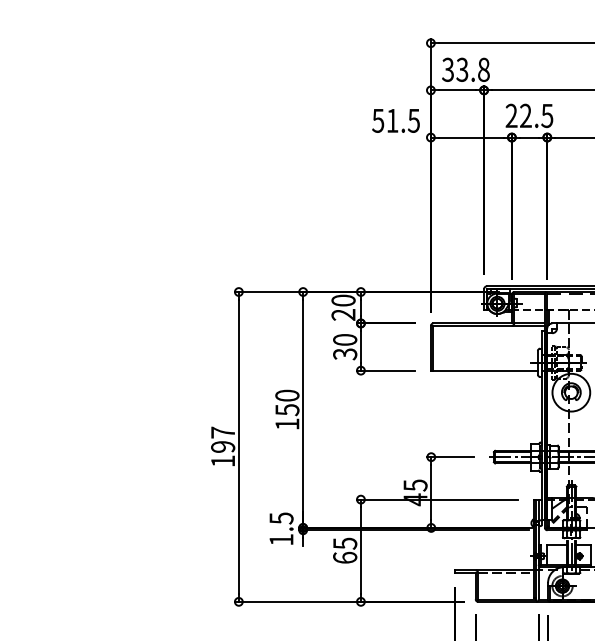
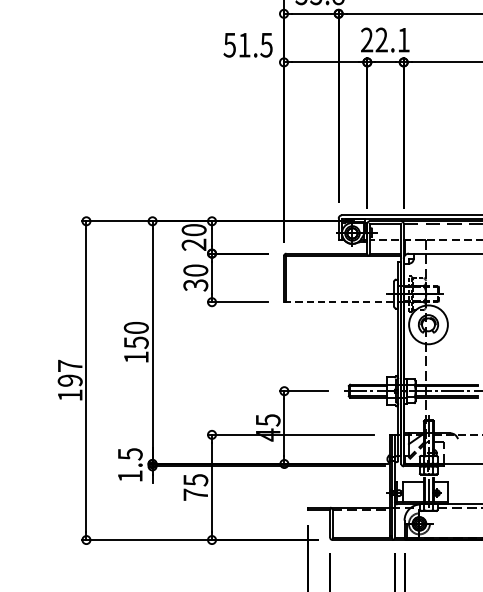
text: (547, 116) -> (403, 40), 22.5 -> 22.1
line: (484, 370) -> (339, 302), solid -> dashed
text: (345, 557) -> (196, 494), 65 -> 75

